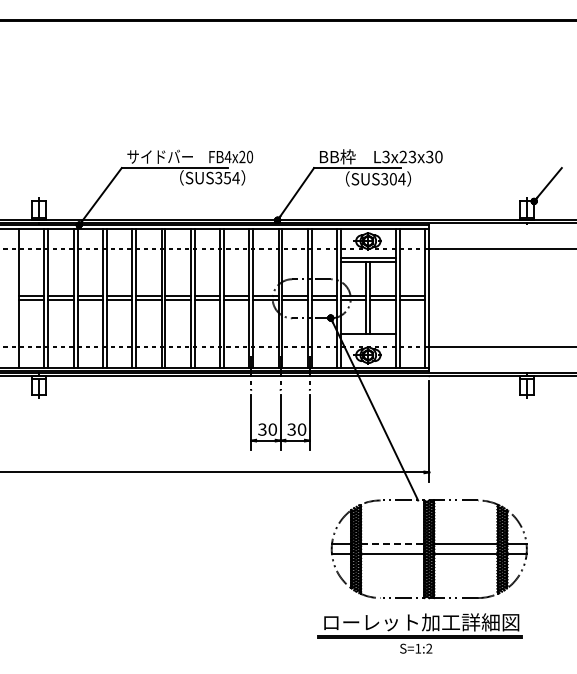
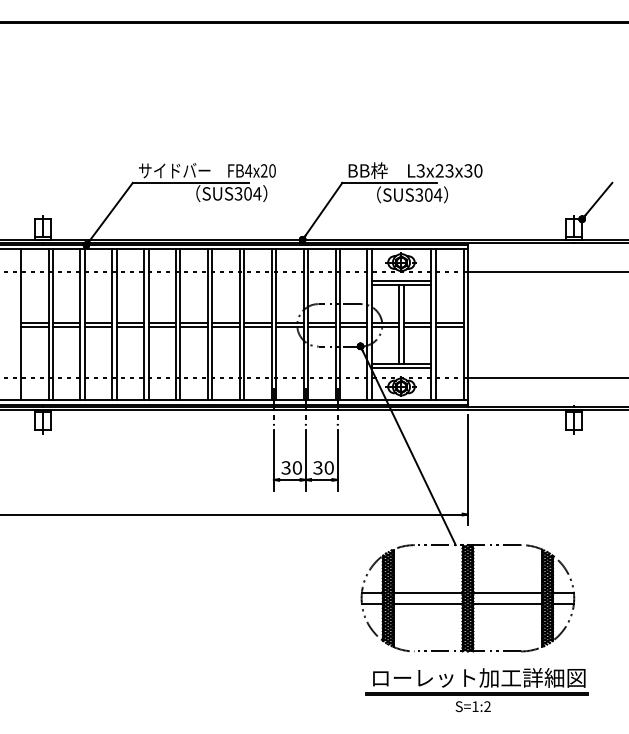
text: (226, 177) -> (246, 193), SUS354 -> SUS304
line: (368, 338) -> (401, 368), added
line: (392, 544) -> (427, 593), dashed -> solid
part: (419, 633) -> (476, 690), moved

